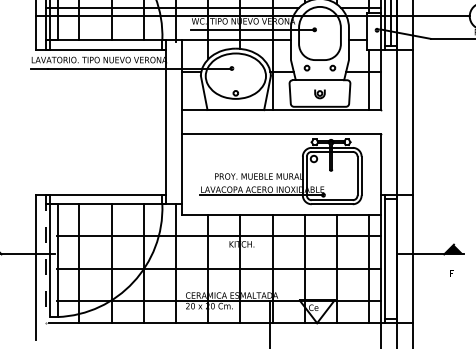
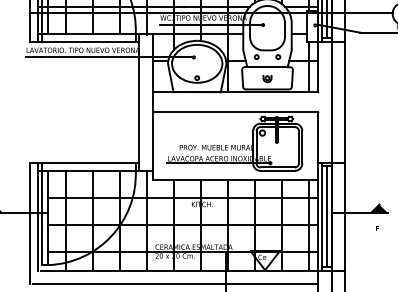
line: (390, 258) -> (326, 216), added
line: (45, 259) -> (38, 217), dashed -> solid
line: (209, 339) -> (175, 283), added

